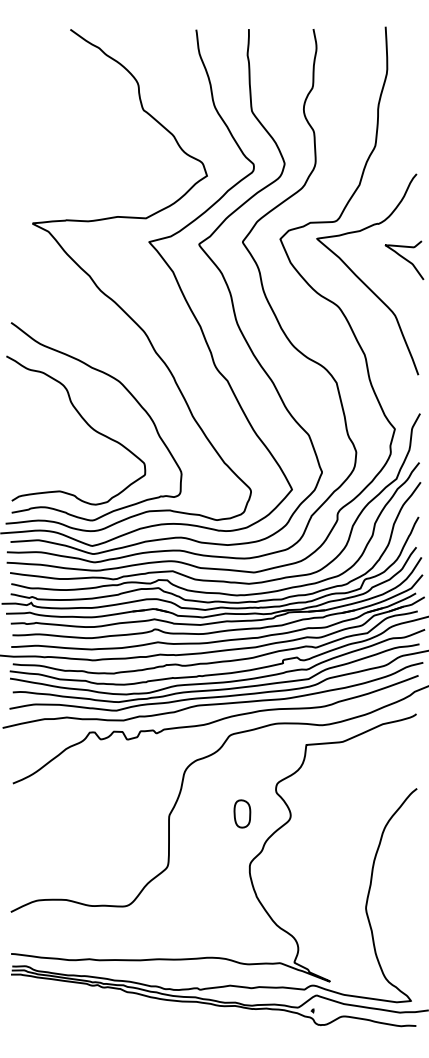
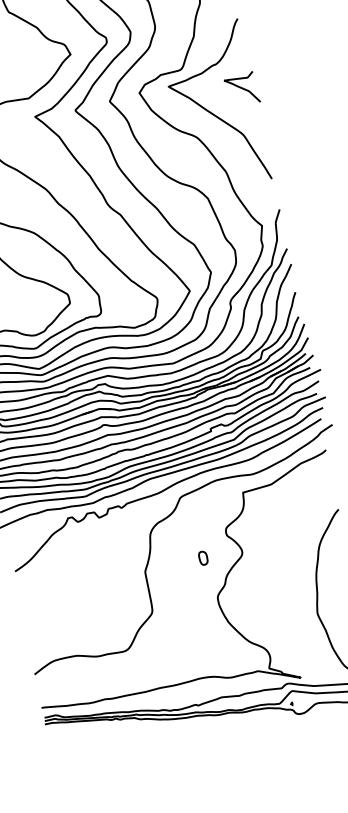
part: (242, 813) -> (203, 557), size x0.6

